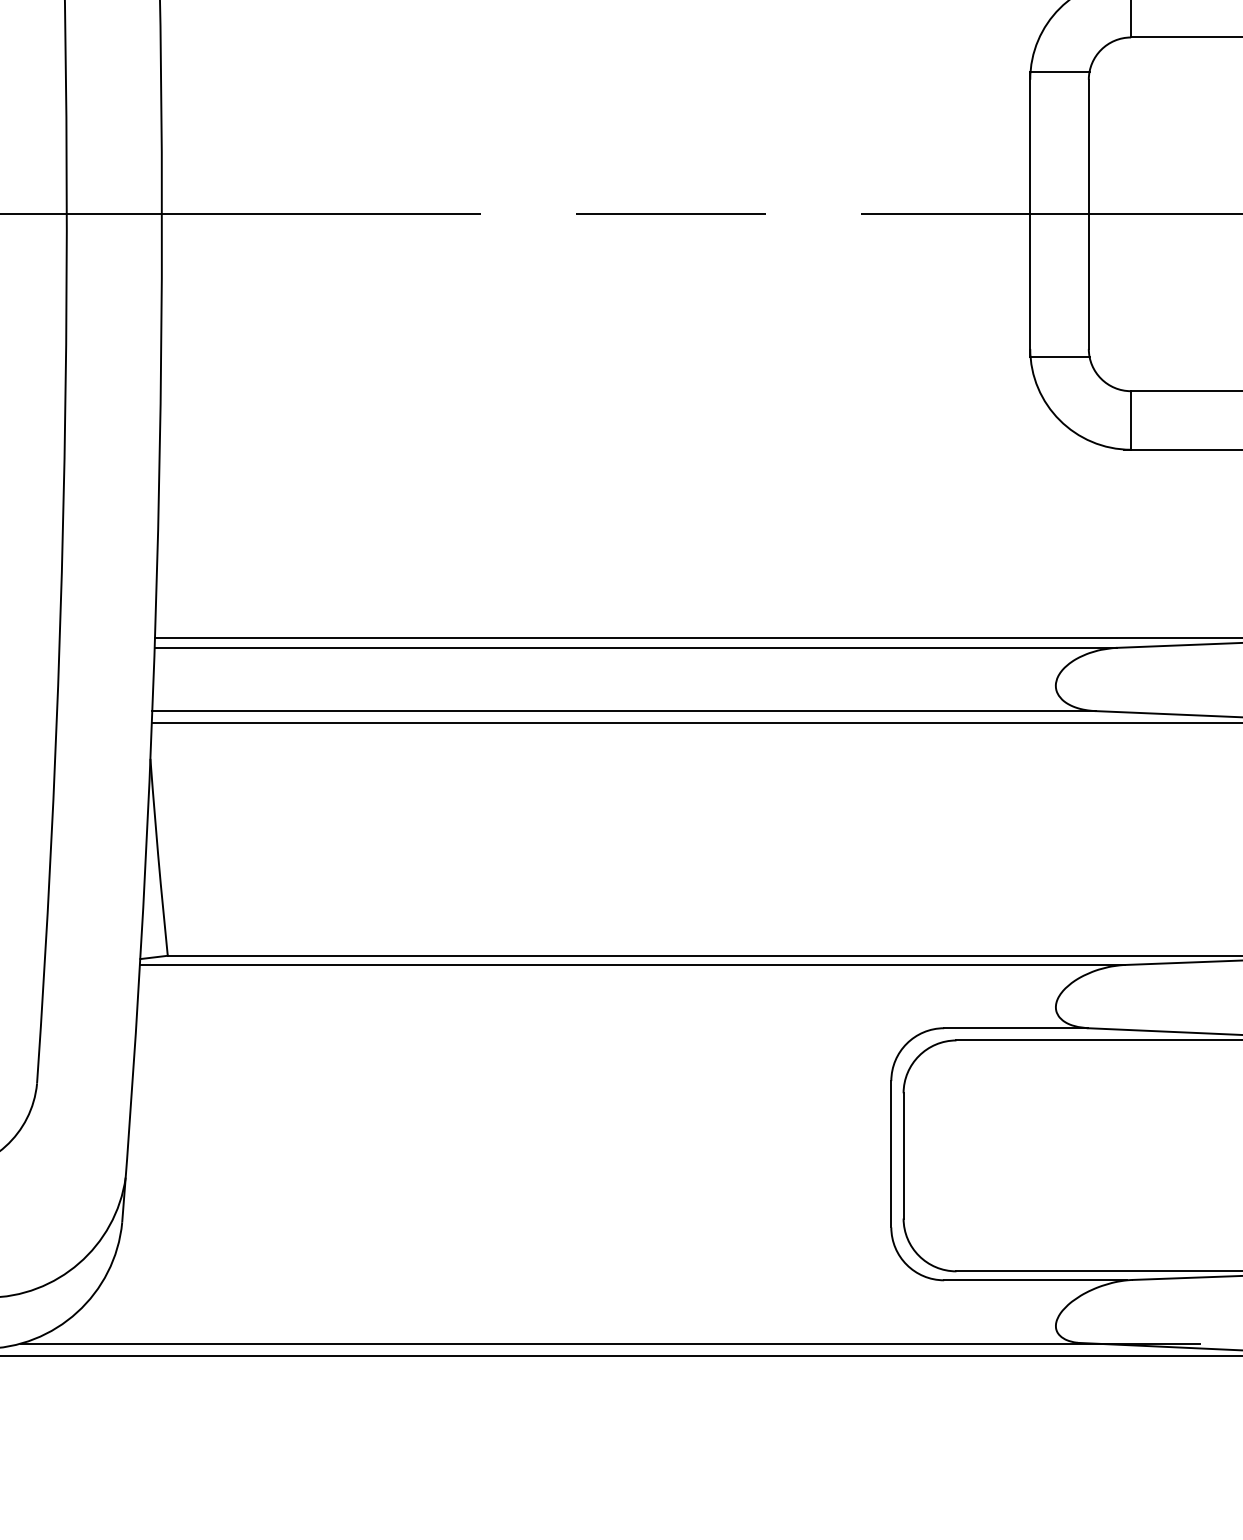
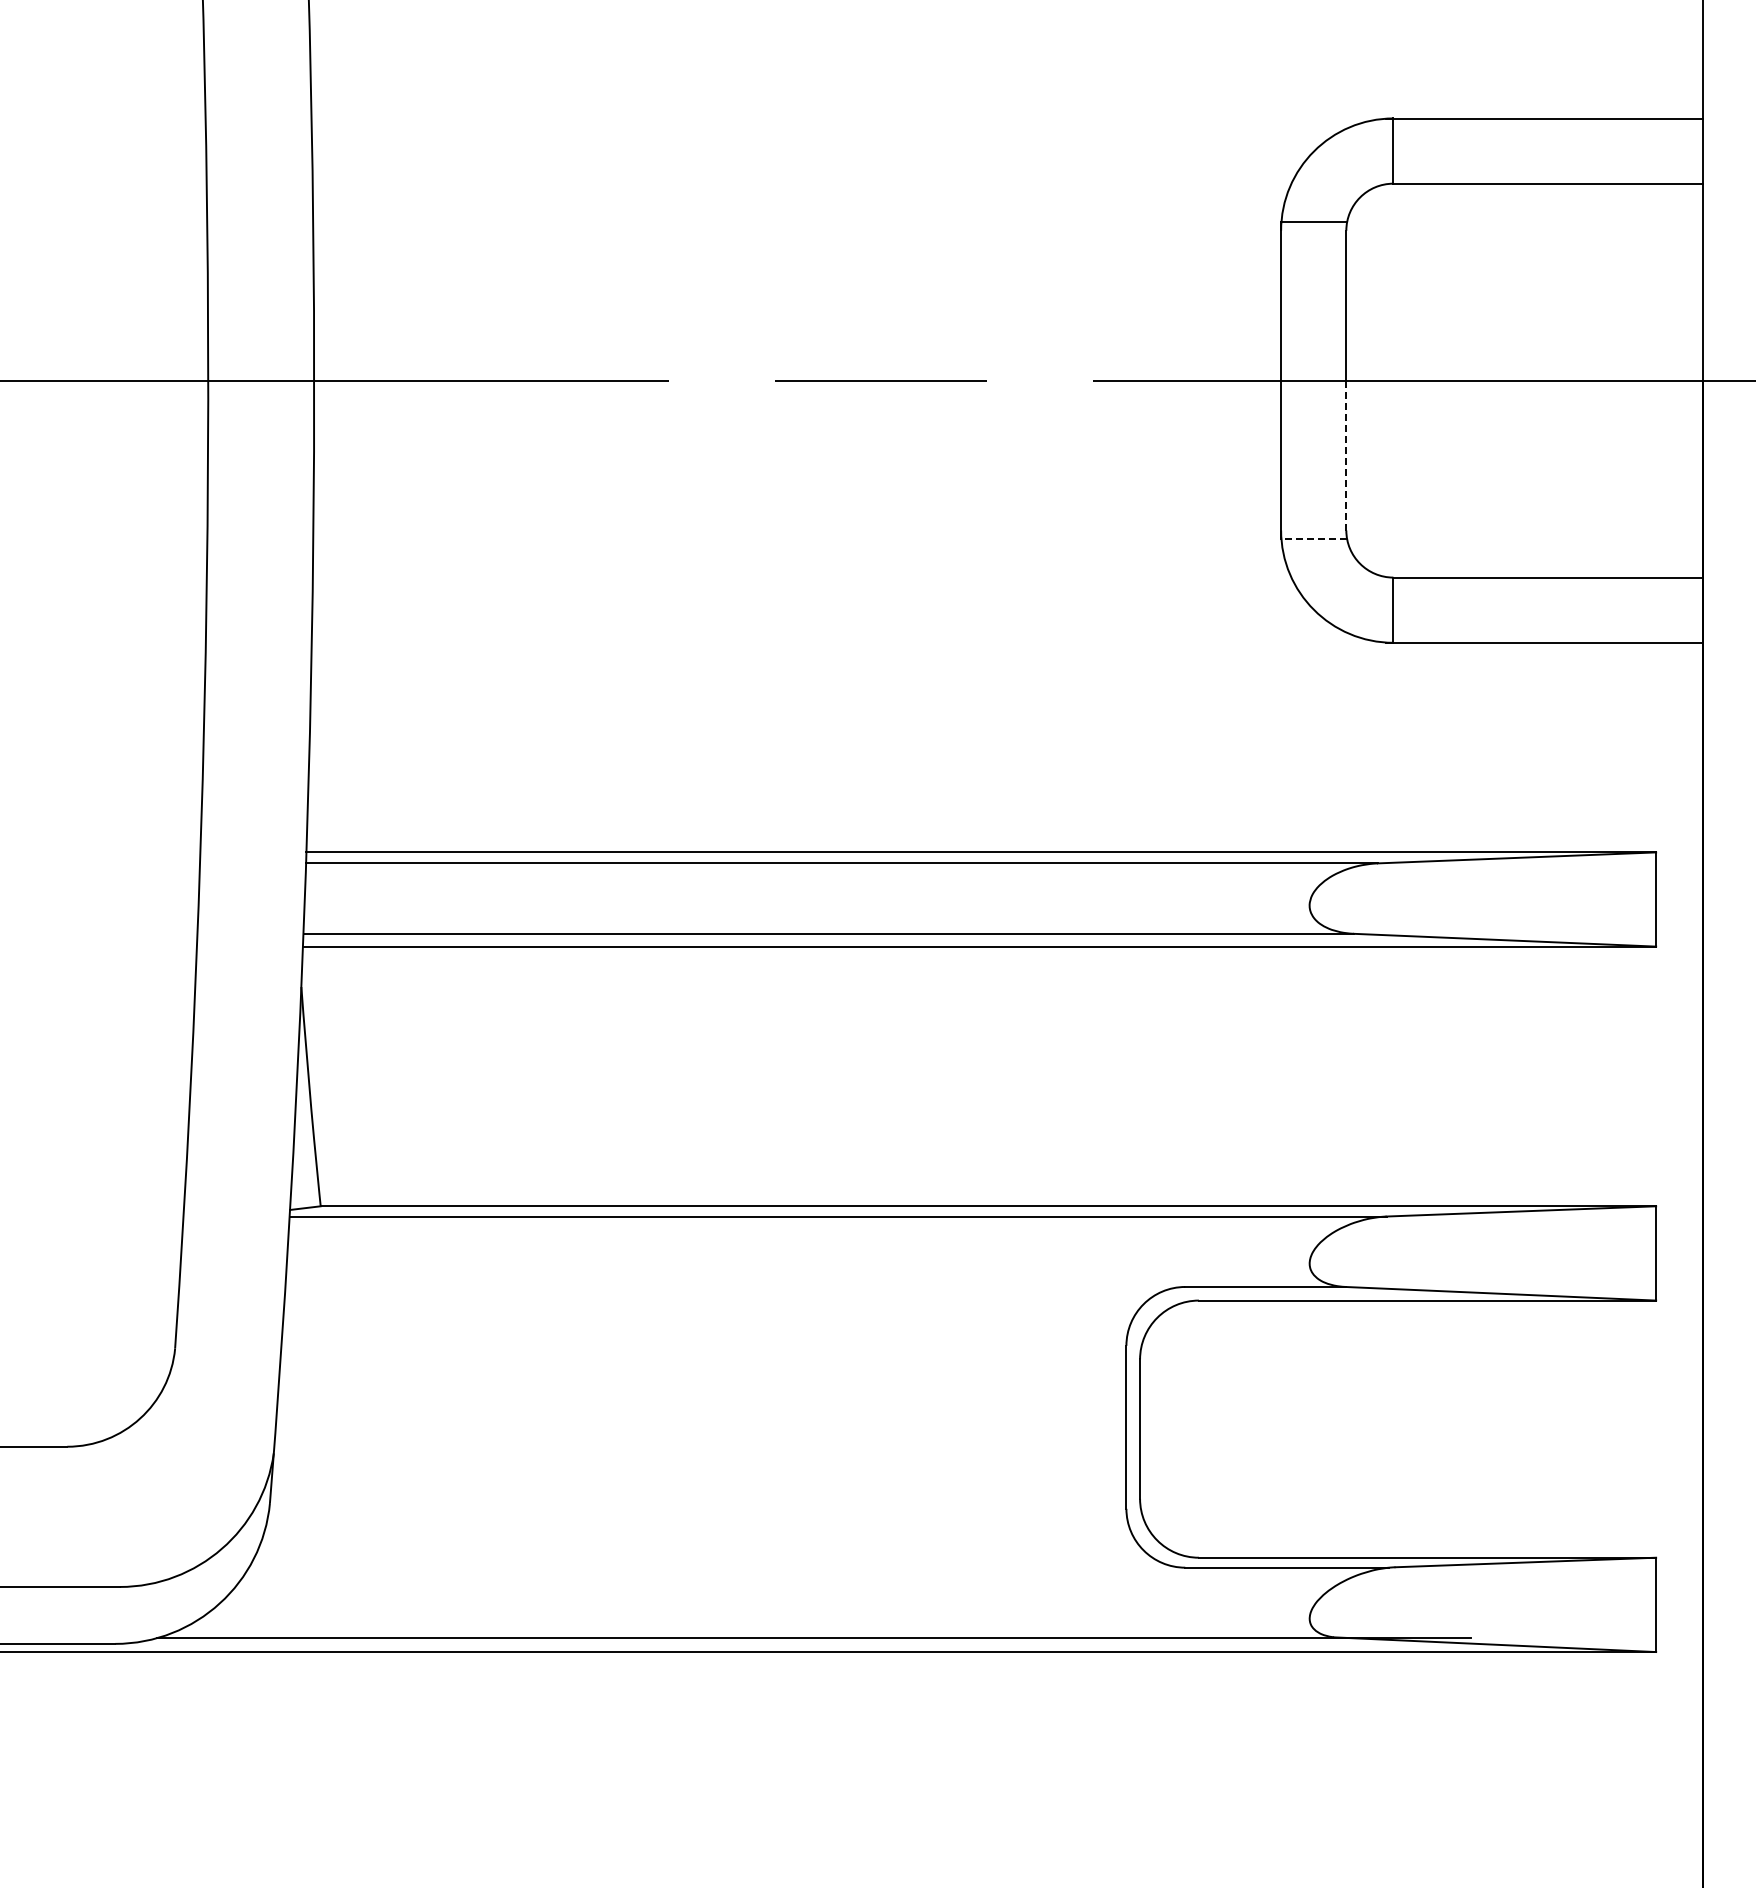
line: (1088, 281) -> (1346, 455), solid -> dashed
line: (1060, 357) -> (1314, 539), solid -> dashed

